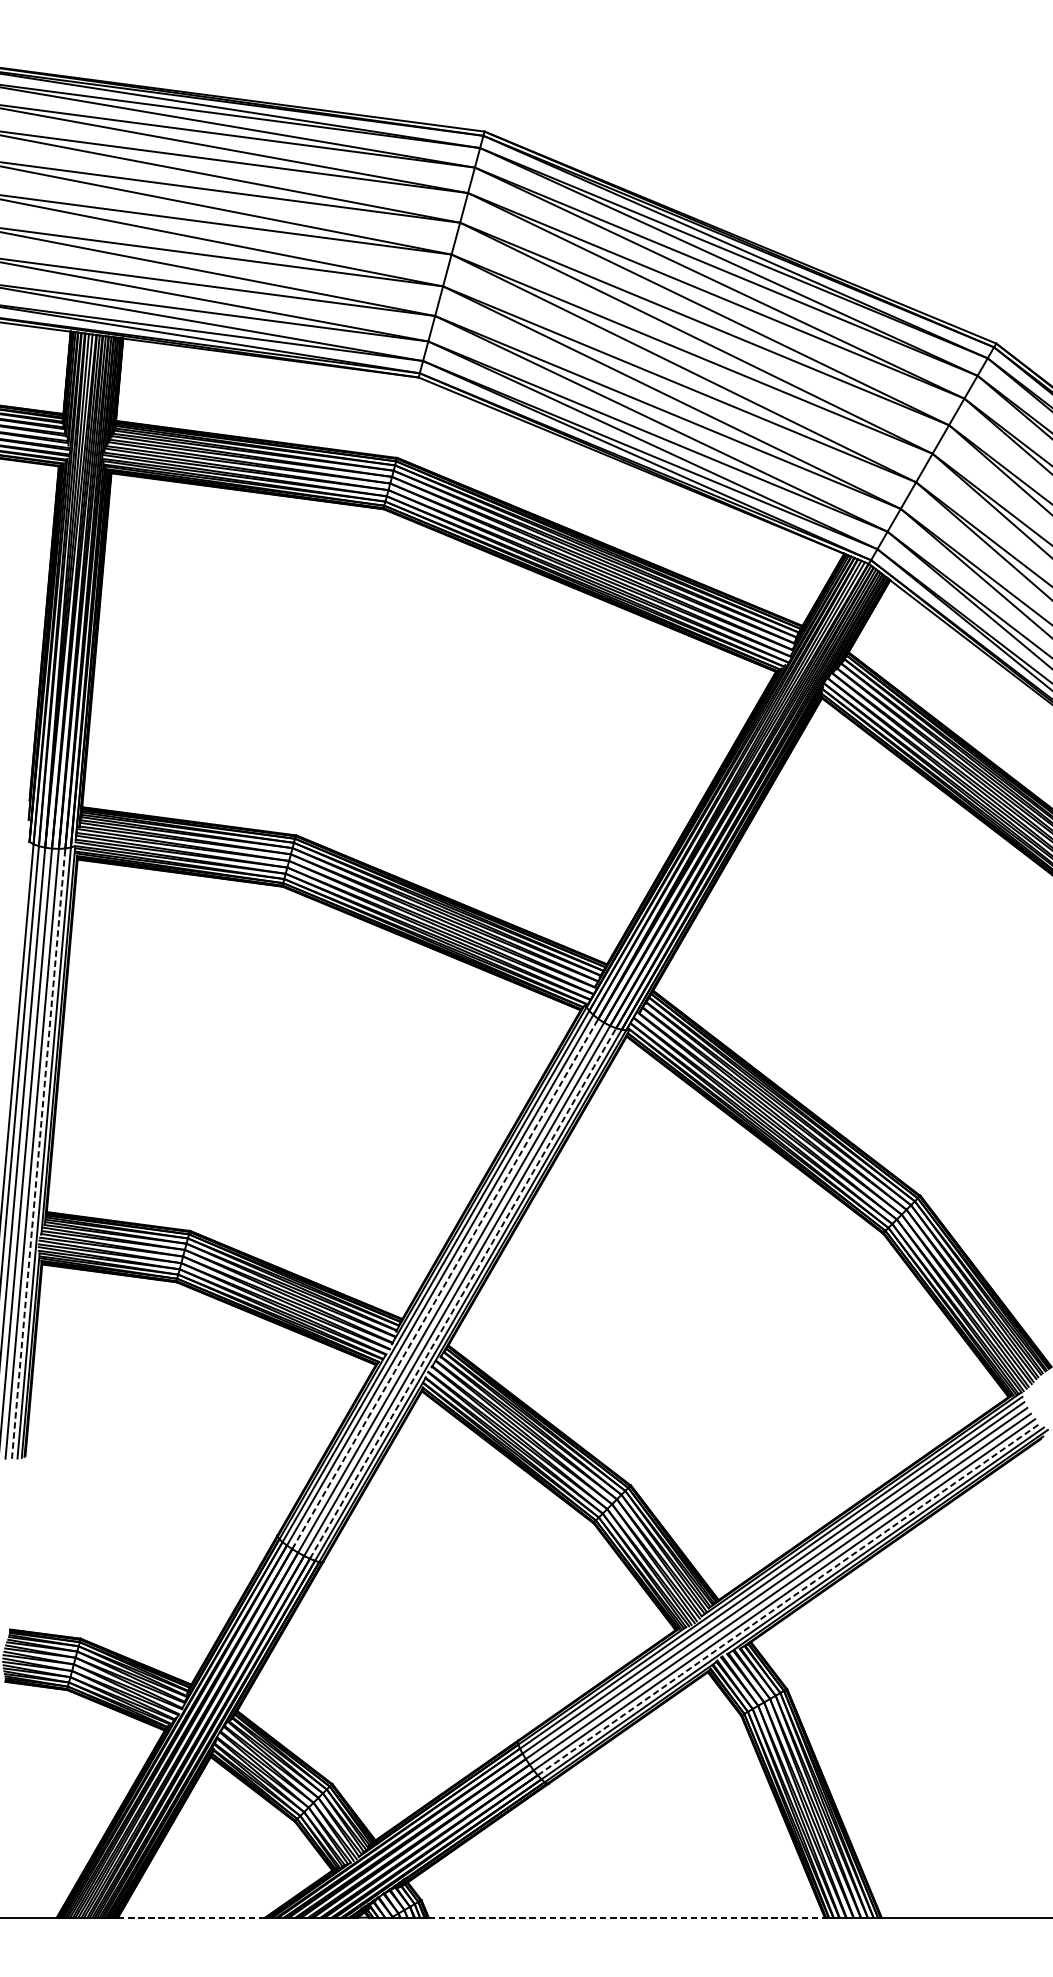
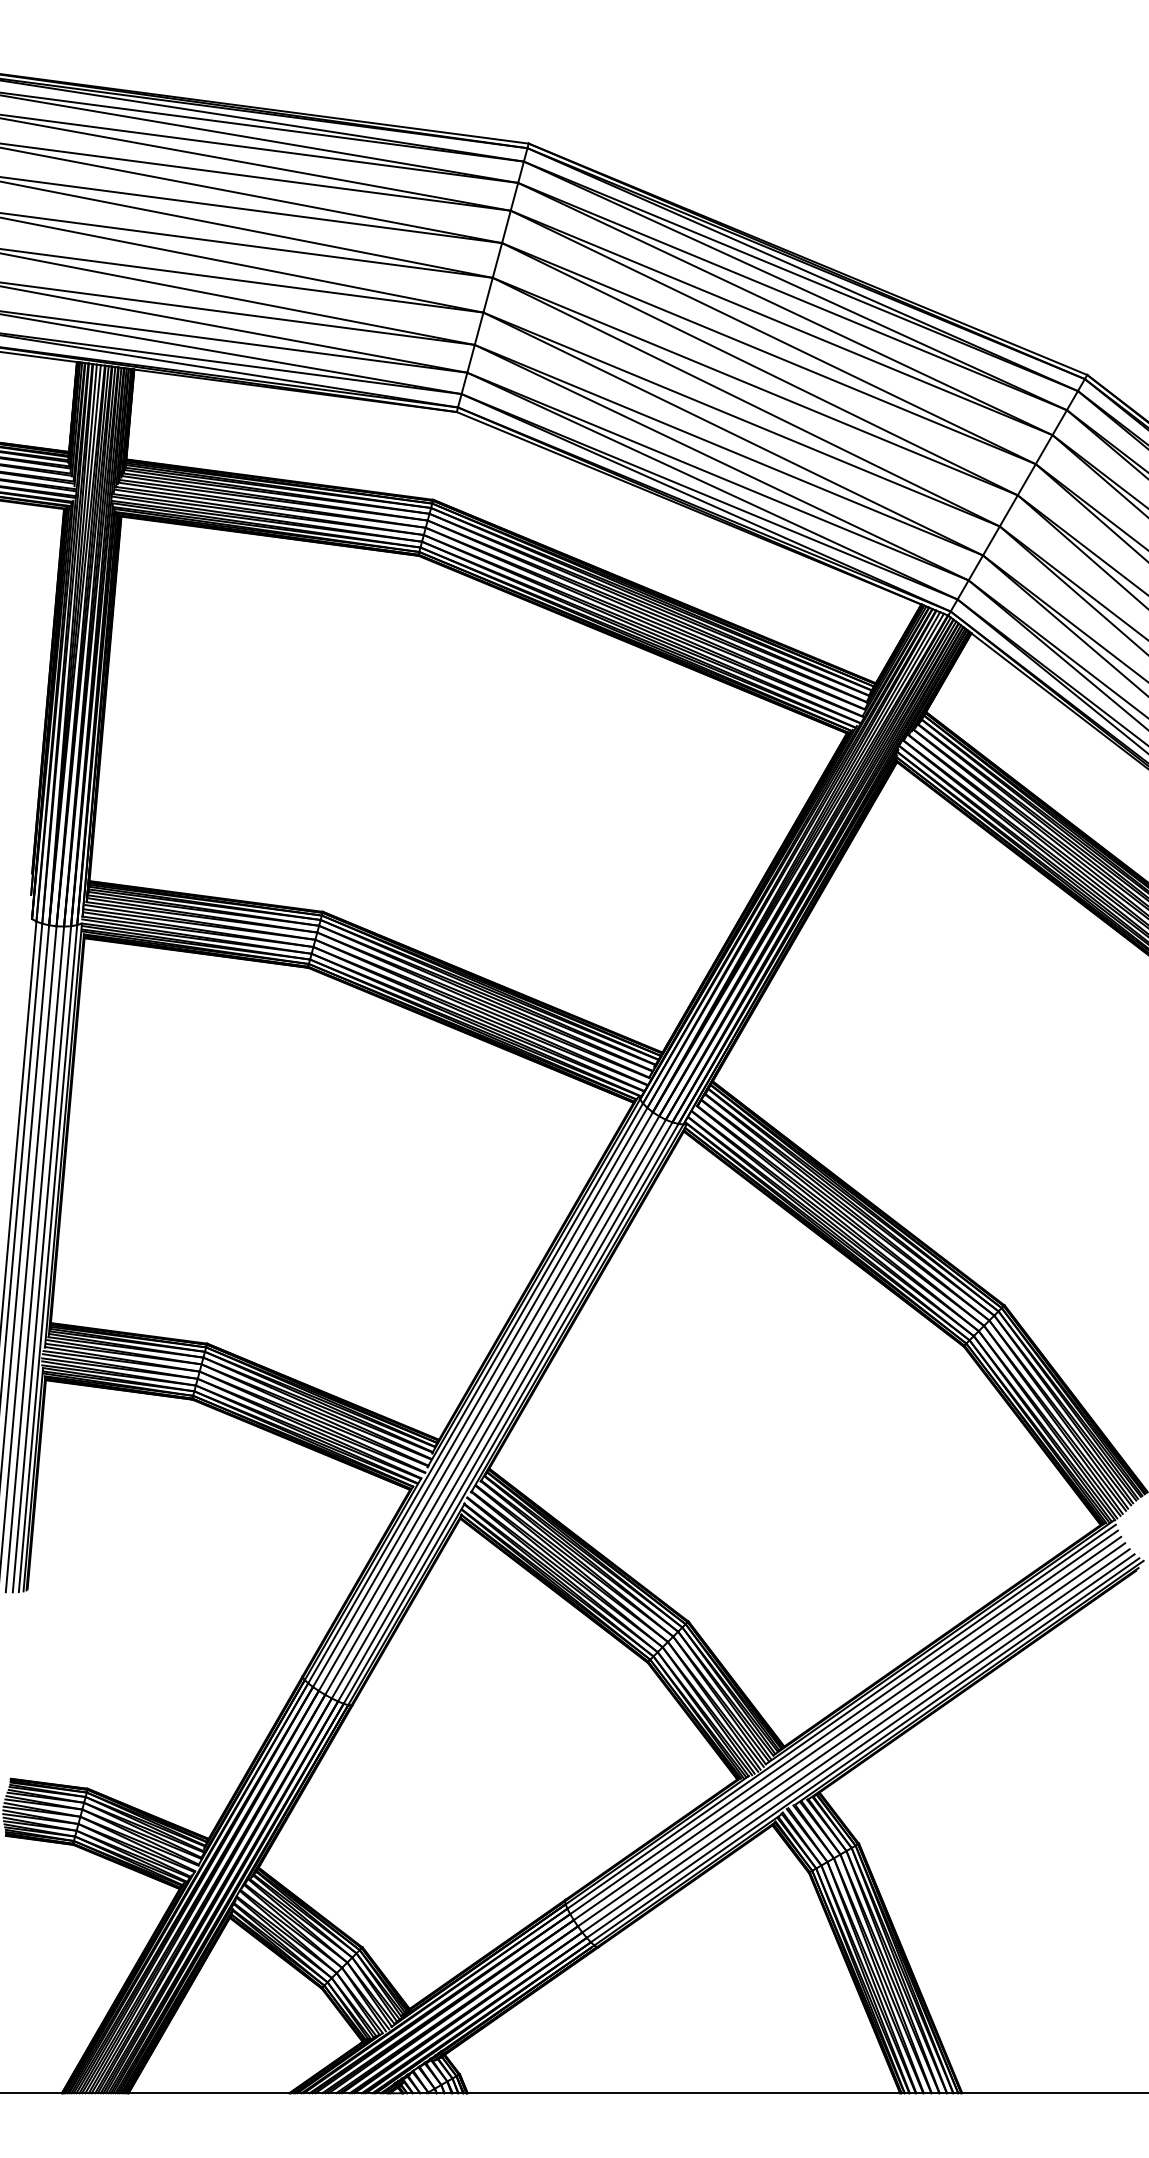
line: (39, 1152) -> (42, 1258), dashed -> solid
line: (445, 1283) -> (486, 1401), dashed -> solid
line: (463, 1293) -> (505, 1411), dashed -> solid
line: (789, 1599) -> (861, 1745), dashed -> solid
line: (192, 1917) -> (209, 2093), dashed -> solid
line: (627, 1917) -> (684, 2093), dashed -> solid

